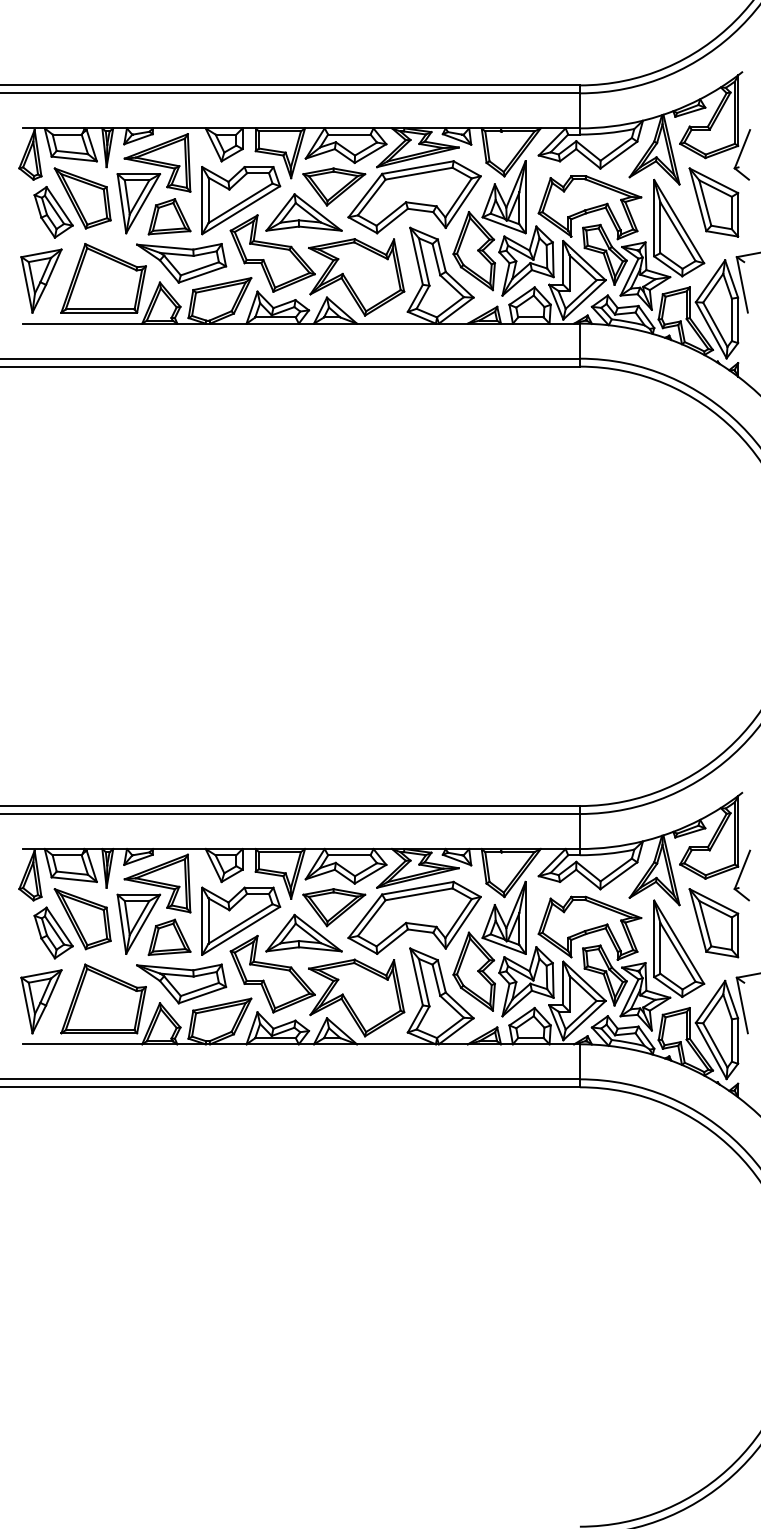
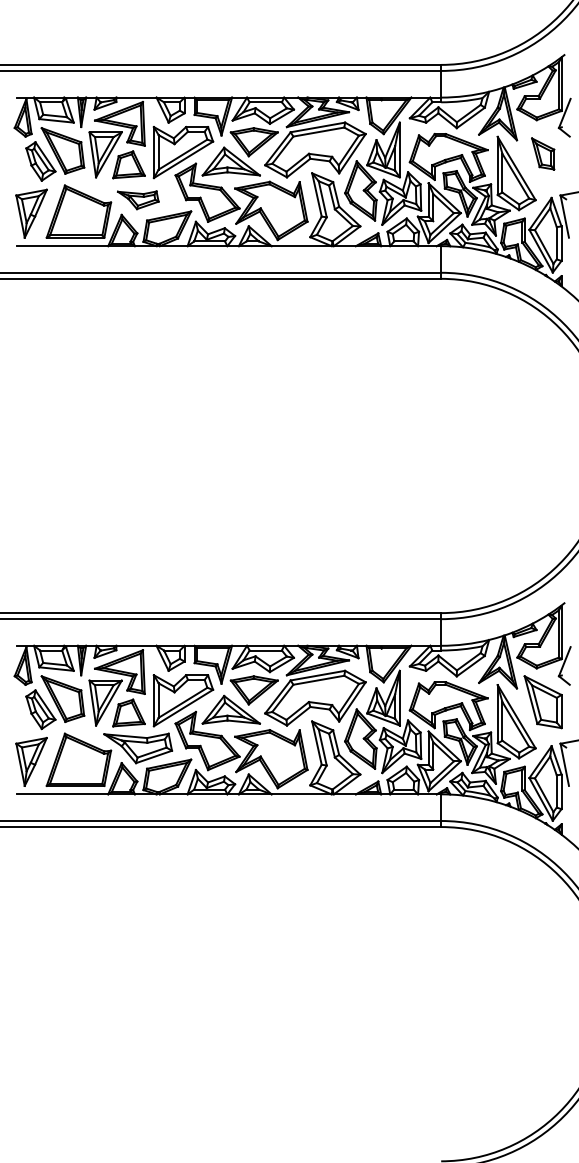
part: (713, 202) -> (542, 153), size x0.6
part: (181, 263) -> (138, 200), size x0.6

